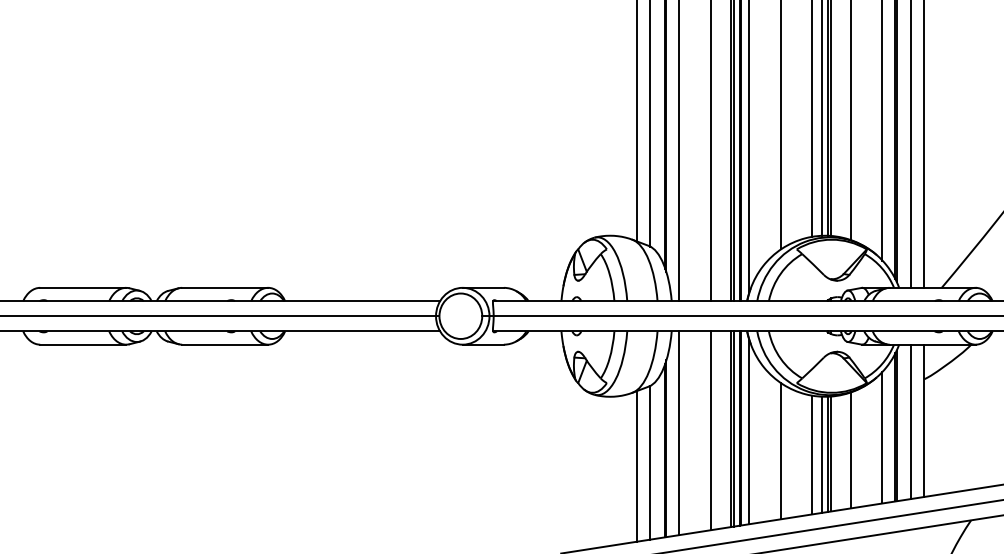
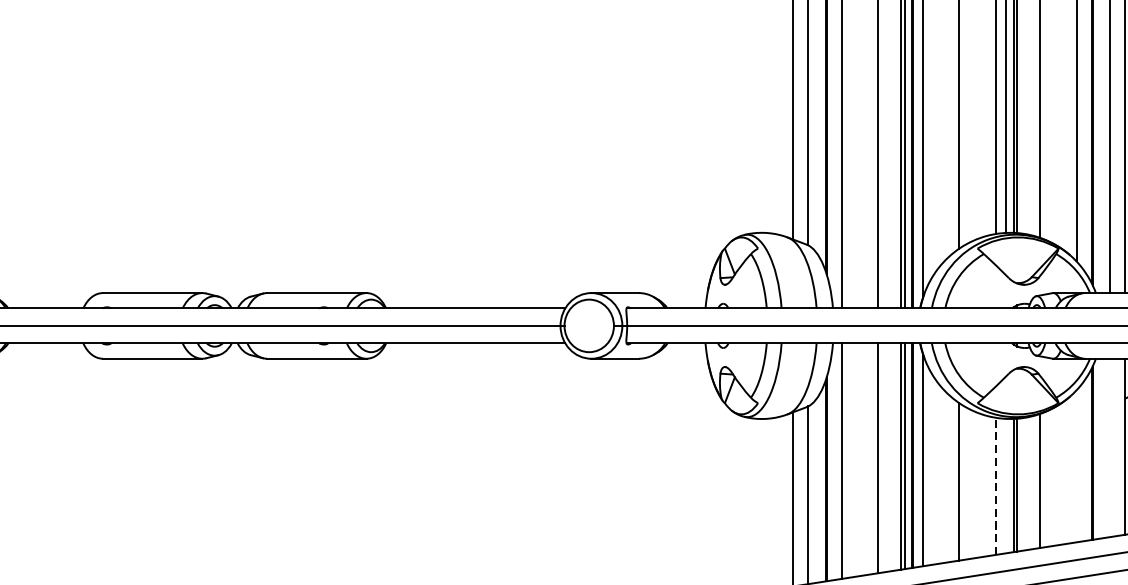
line: (911, 421) -> (1110, 447), removed
line: (882, 437) -> (1076, 466), removed
line: (812, 454) -> (995, 485), solid -> dashed
line: (821, 454) -> (1006, 485), removed

